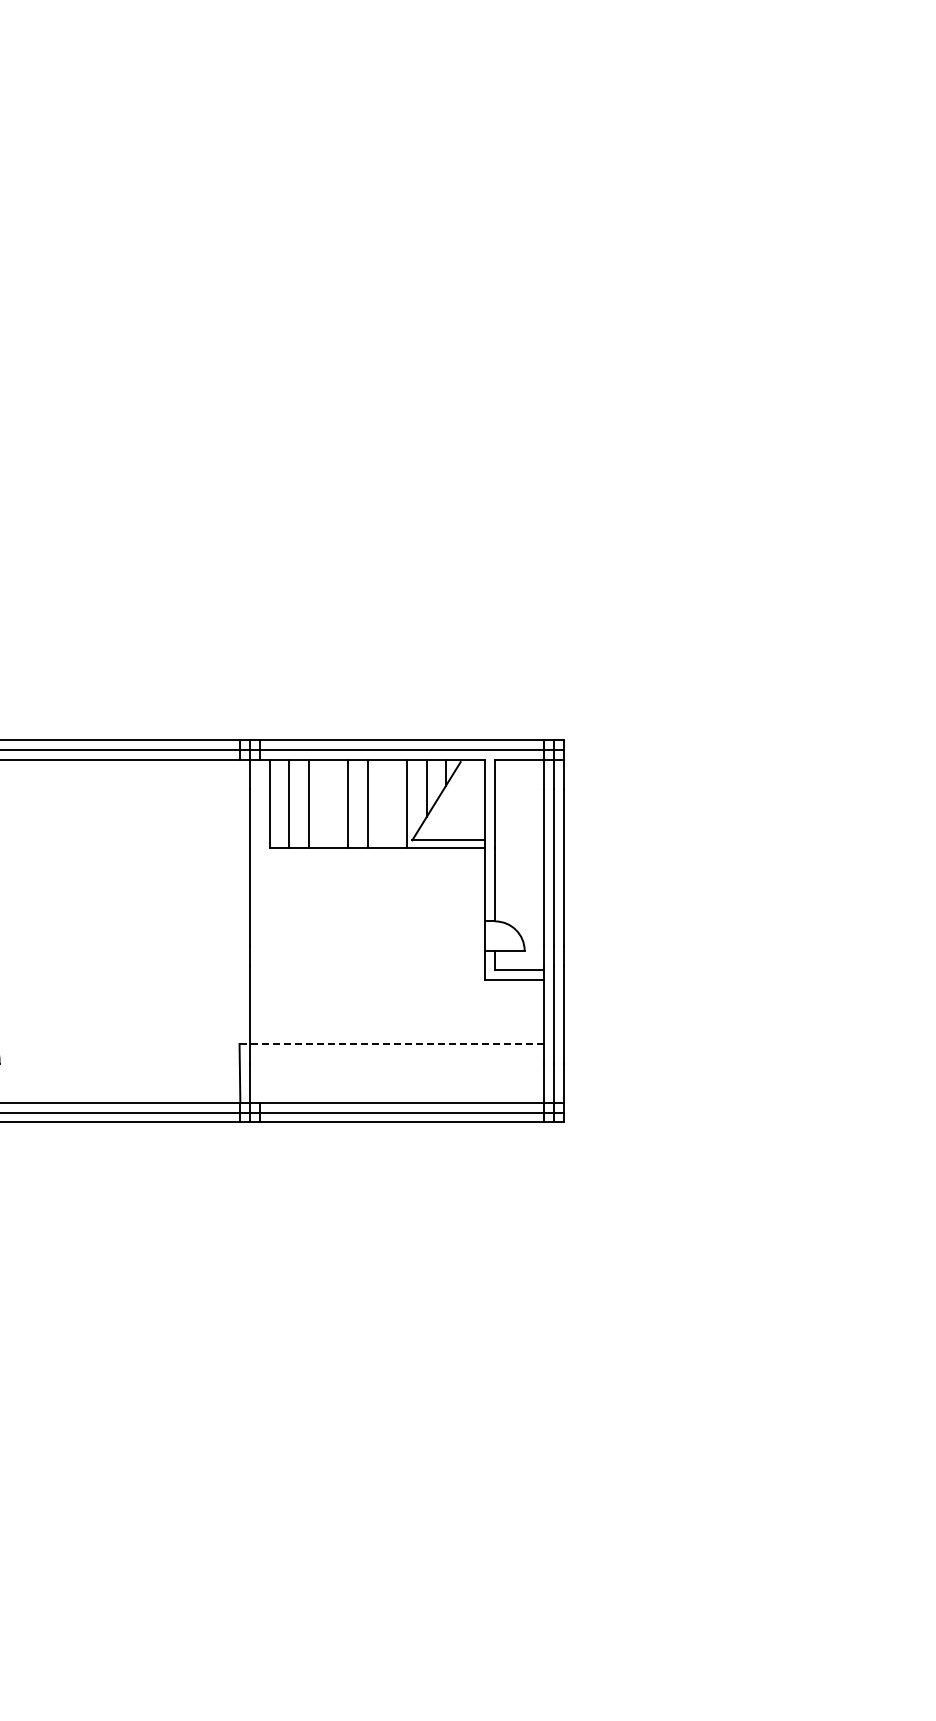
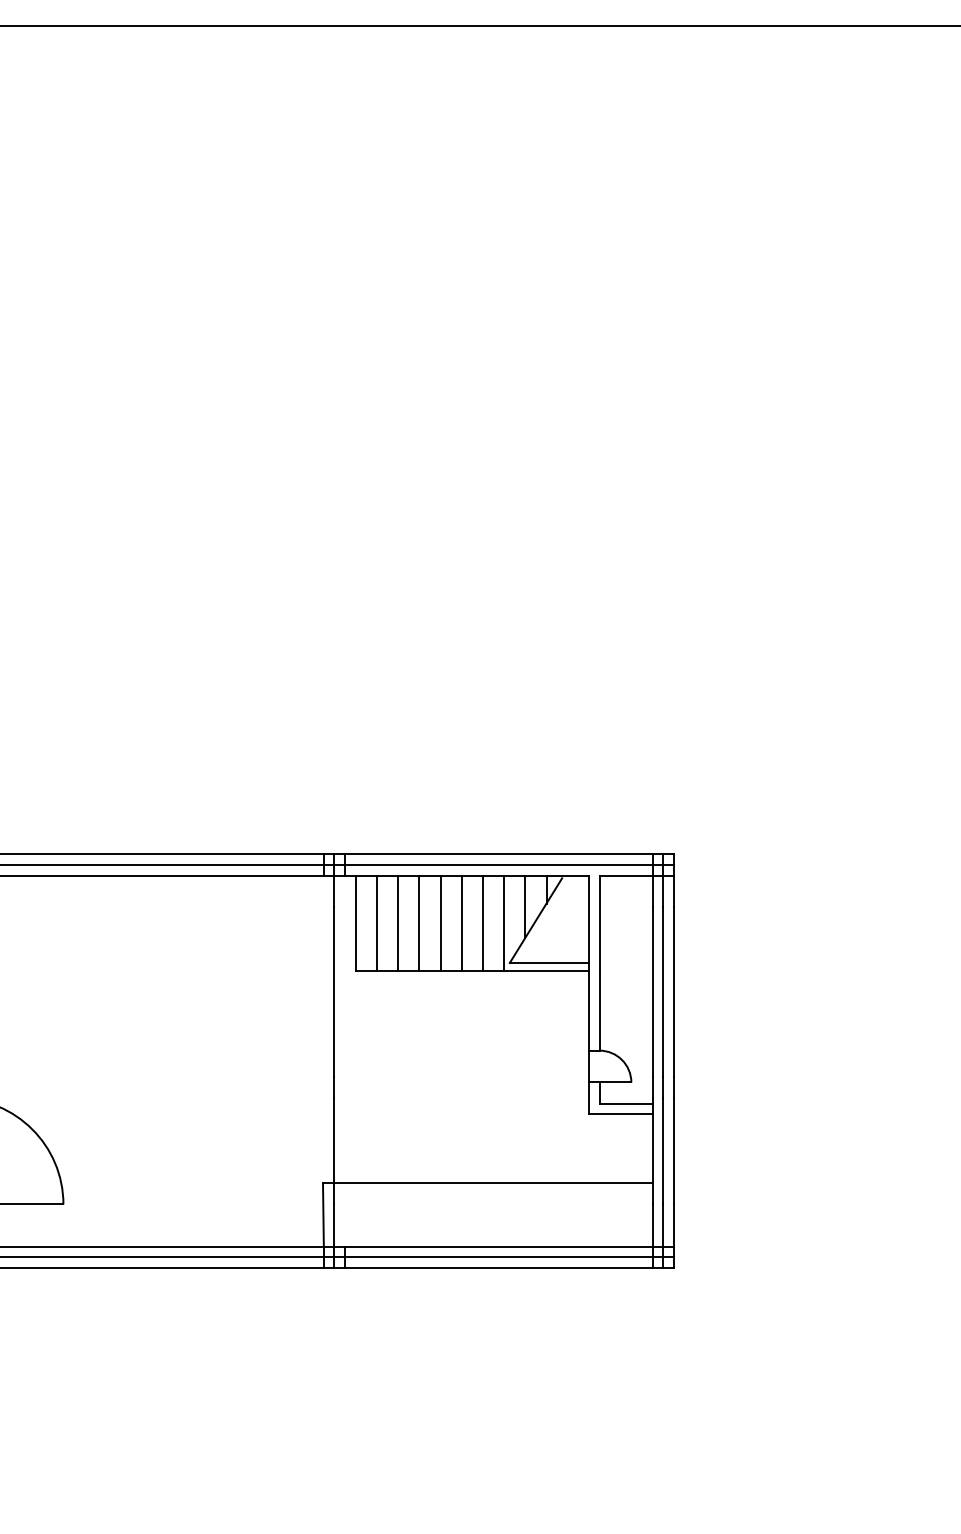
line: (328, 803) -> (419, 923), added
line: (387, 803) -> (482, 923), added
line: (392, 1043) -> (488, 1182), dashed -> solid

